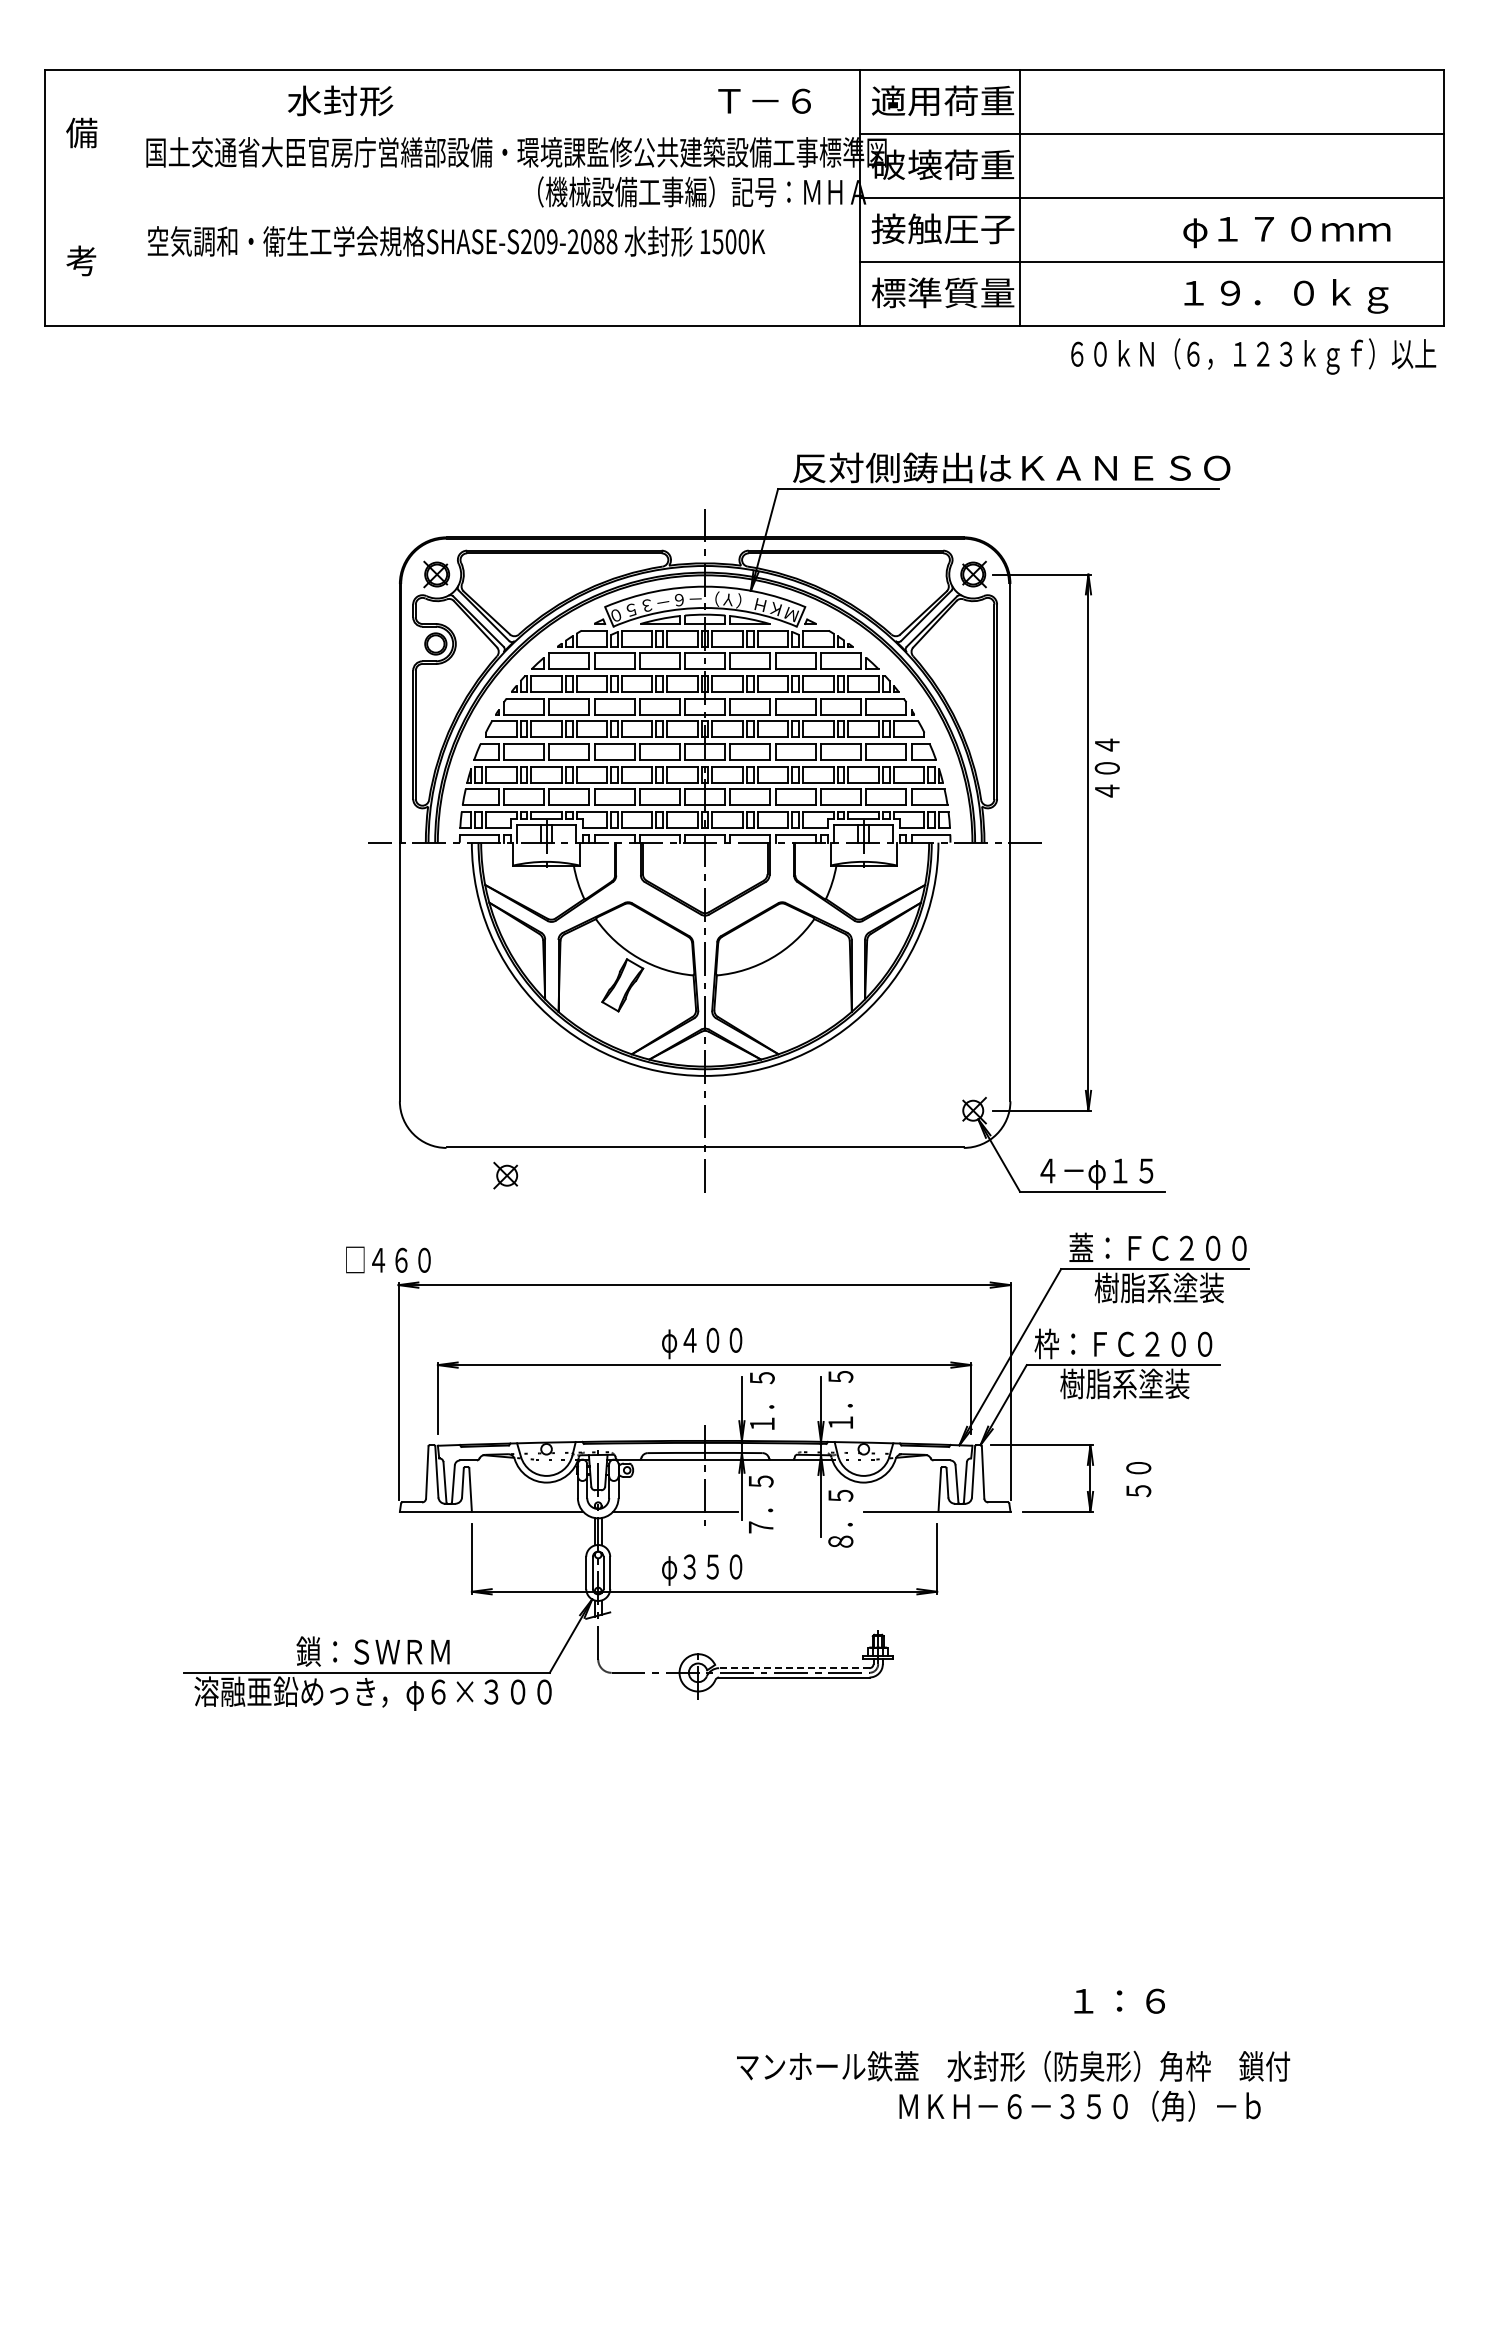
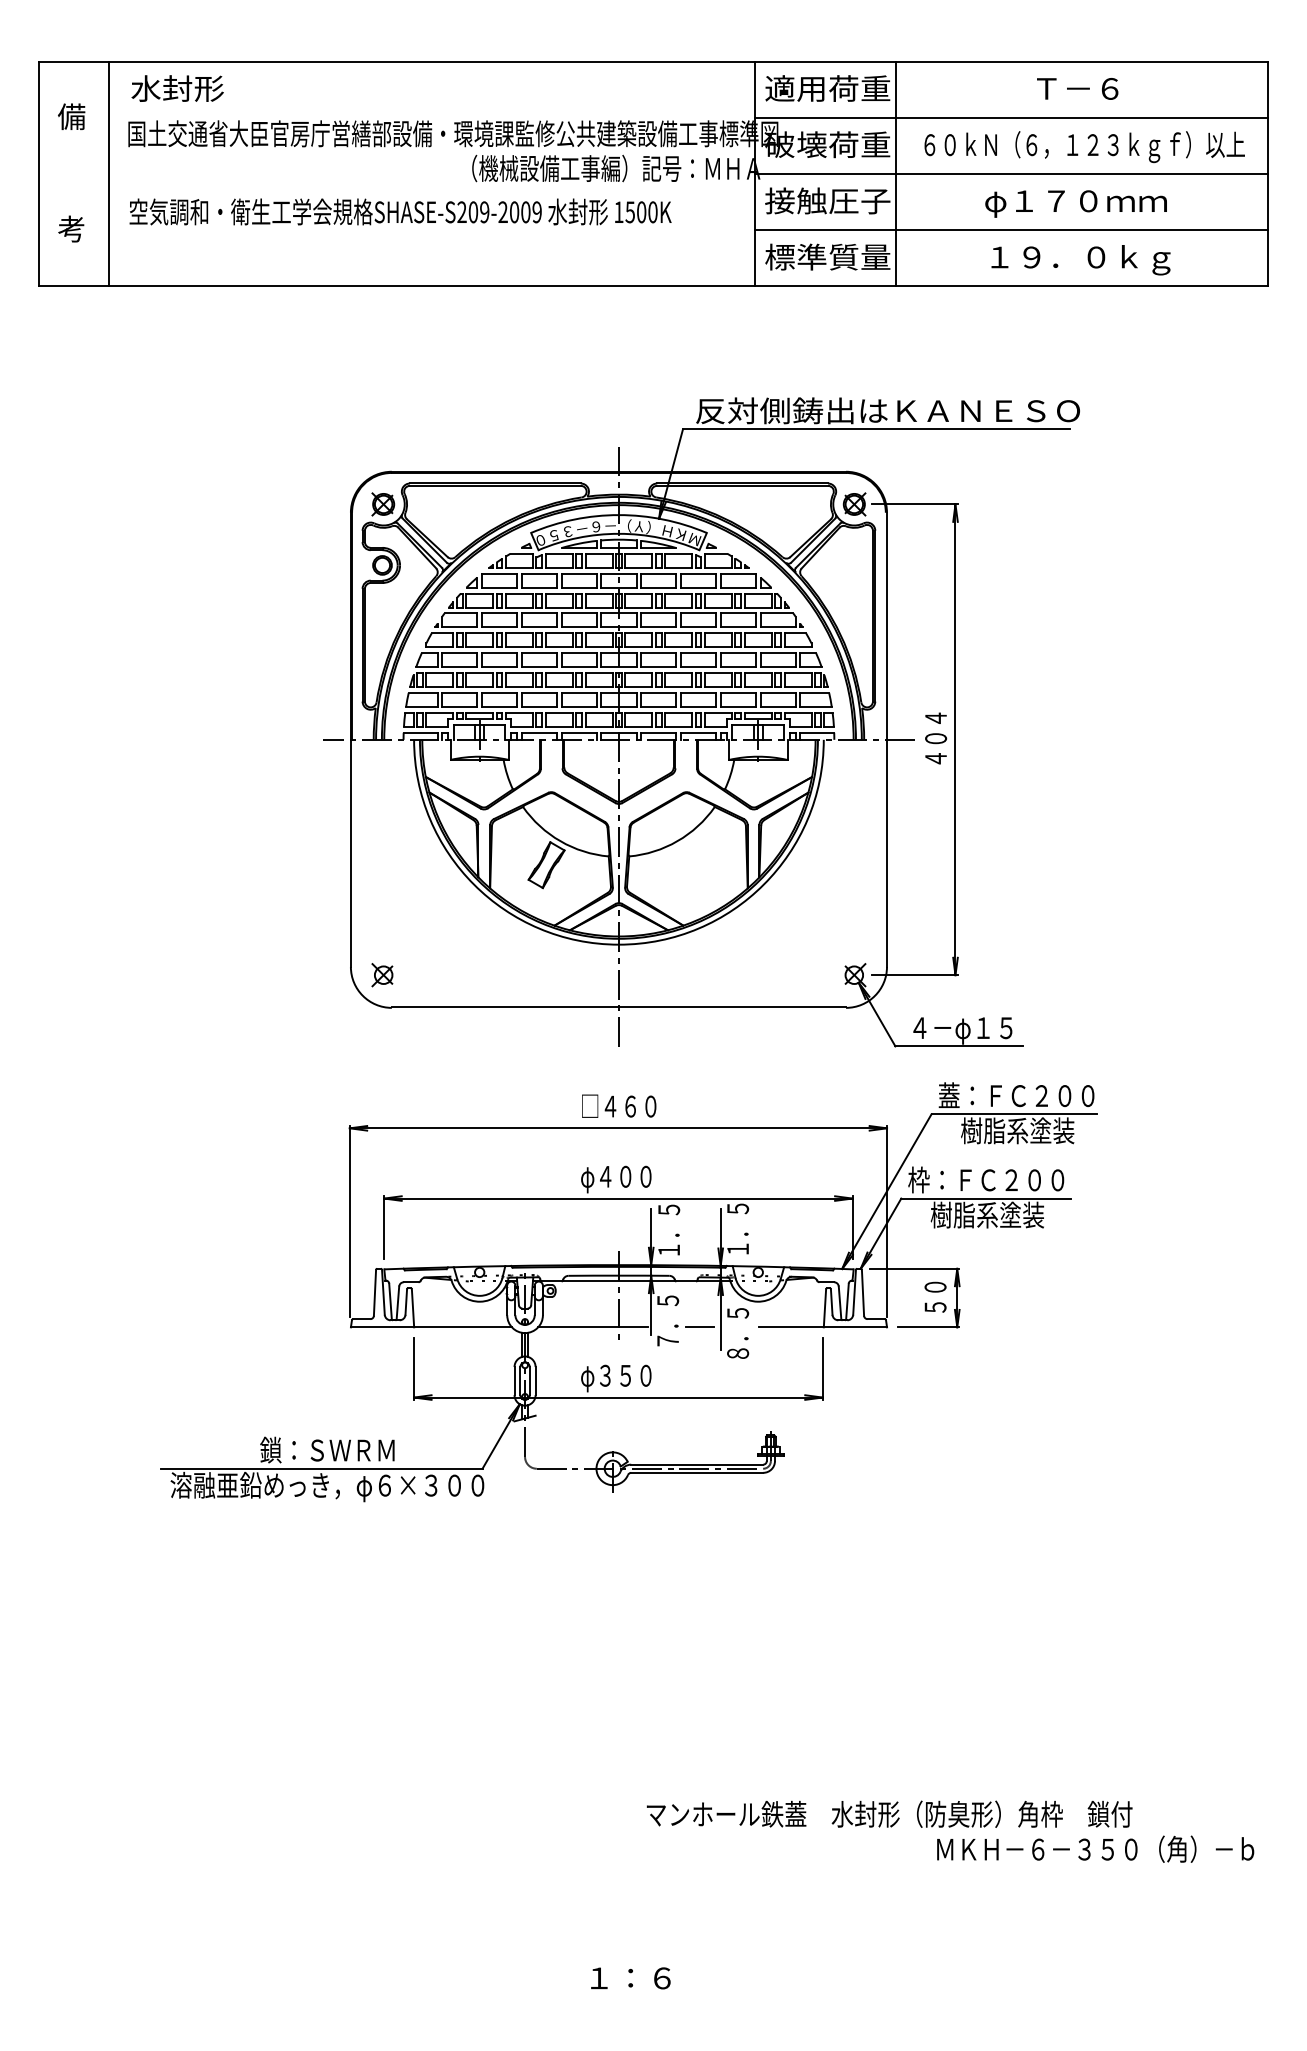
text: (340, 100) -> (177, 88), moved
text: (764, 100) -> (1077, 88), moved
line: (124, 198) -> (109, 174), added
text: (1286, 232) -> (1075, 204), moved
text: (605, 241) -> (531, 212), SHASE-S209-2088 -> SHASE-S209-2009
text: (1286, 296) -> (1081, 260), moved
text: (1253, 356) -> (1084, 147), moved
text: (1106, 767) -> (935, 737), moved
part: (505, 1175) -> (382, 975), moved
text: (388, 1259) -> (619, 1105), moved
text: (1138, 1479) -> (935, 1297), moved
line: (797, 1511) -> (700, 1327), added
line: (793, 1668) -> (696, 1464), dashed -> solid
text: (1119, 2000) -> (630, 1977), moved
text: (1079, 2105) -> (1095, 1848), moved

